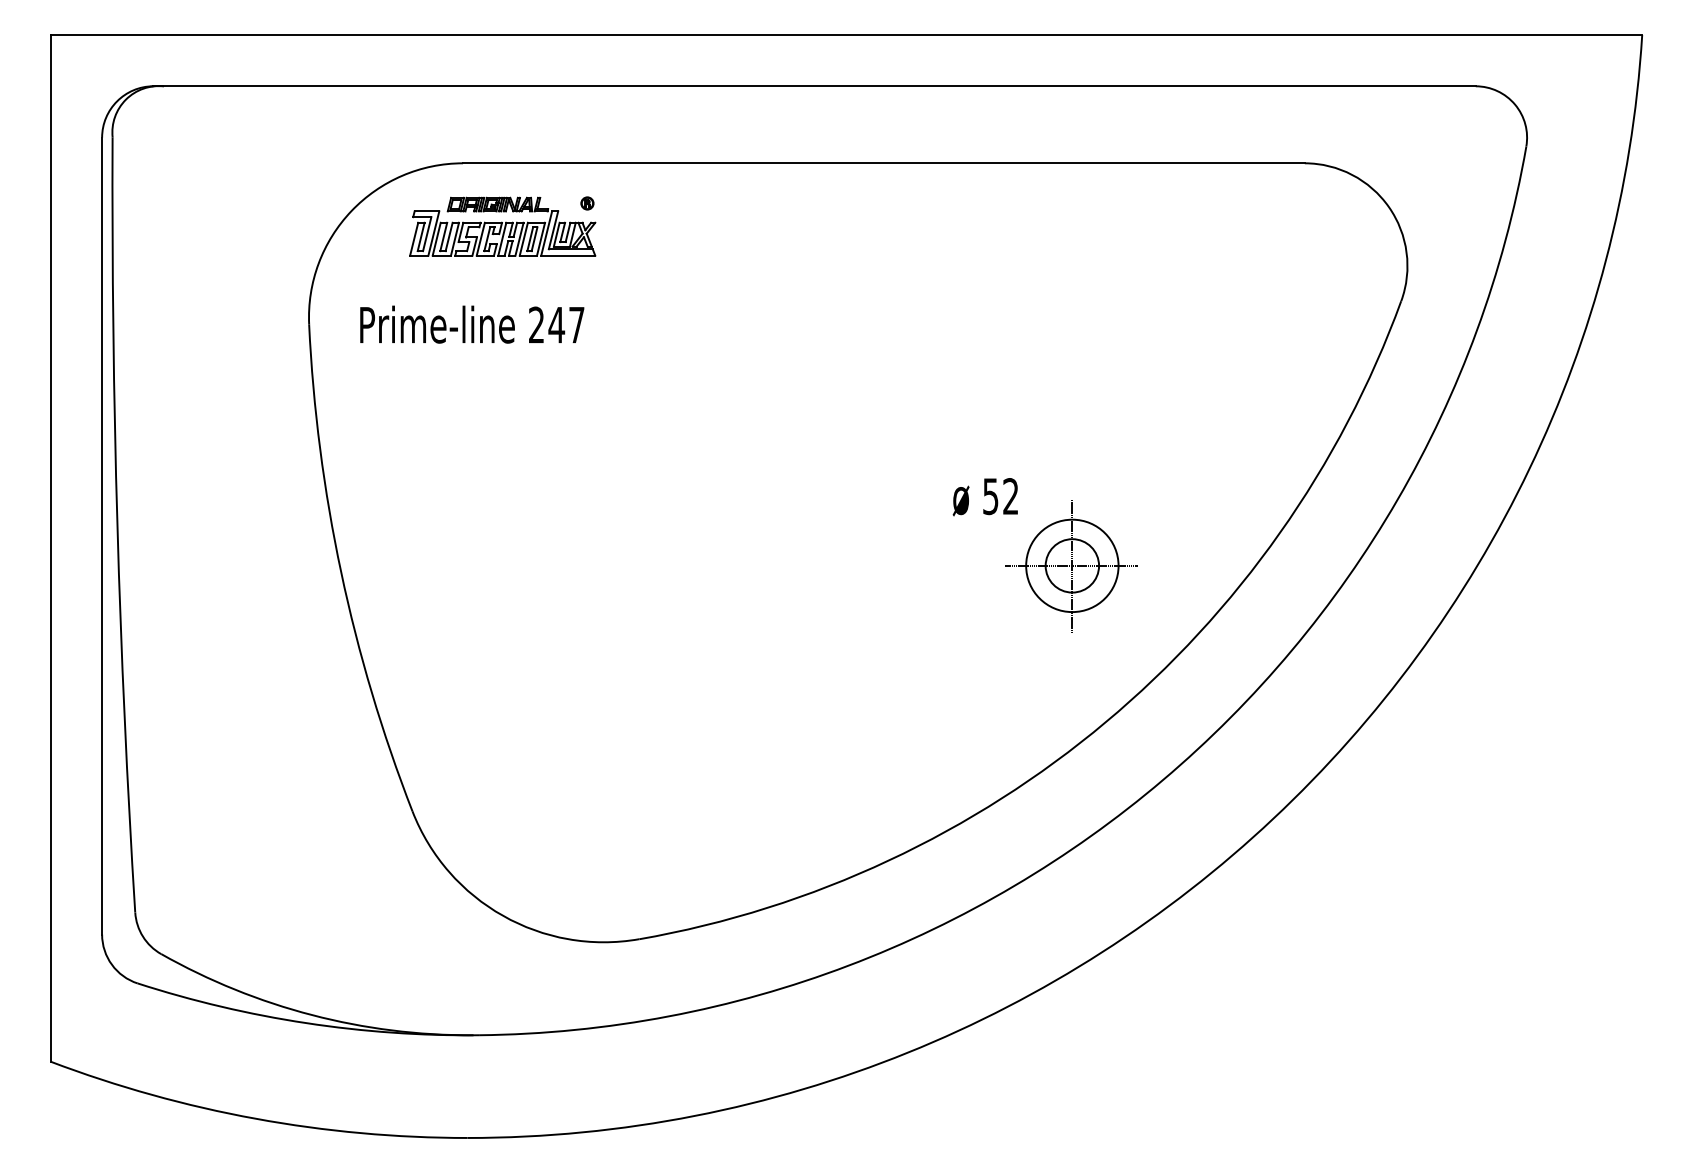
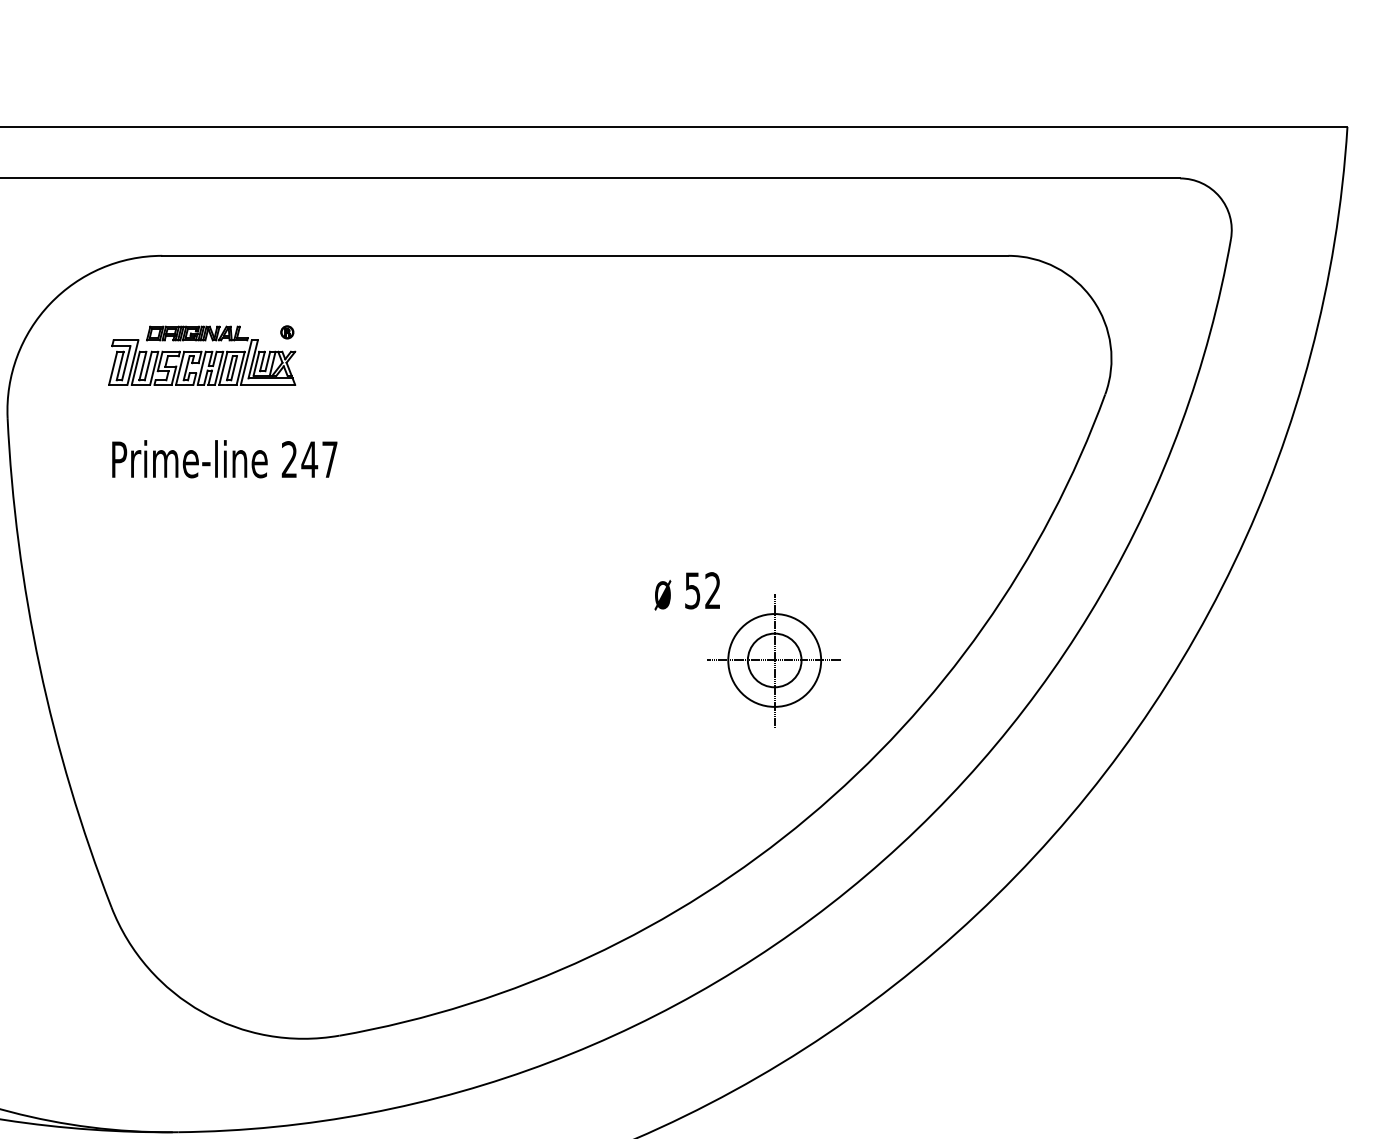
part: (502, 226) -> (201, 355), moved
text: (472, 324) -> (225, 459), moved

